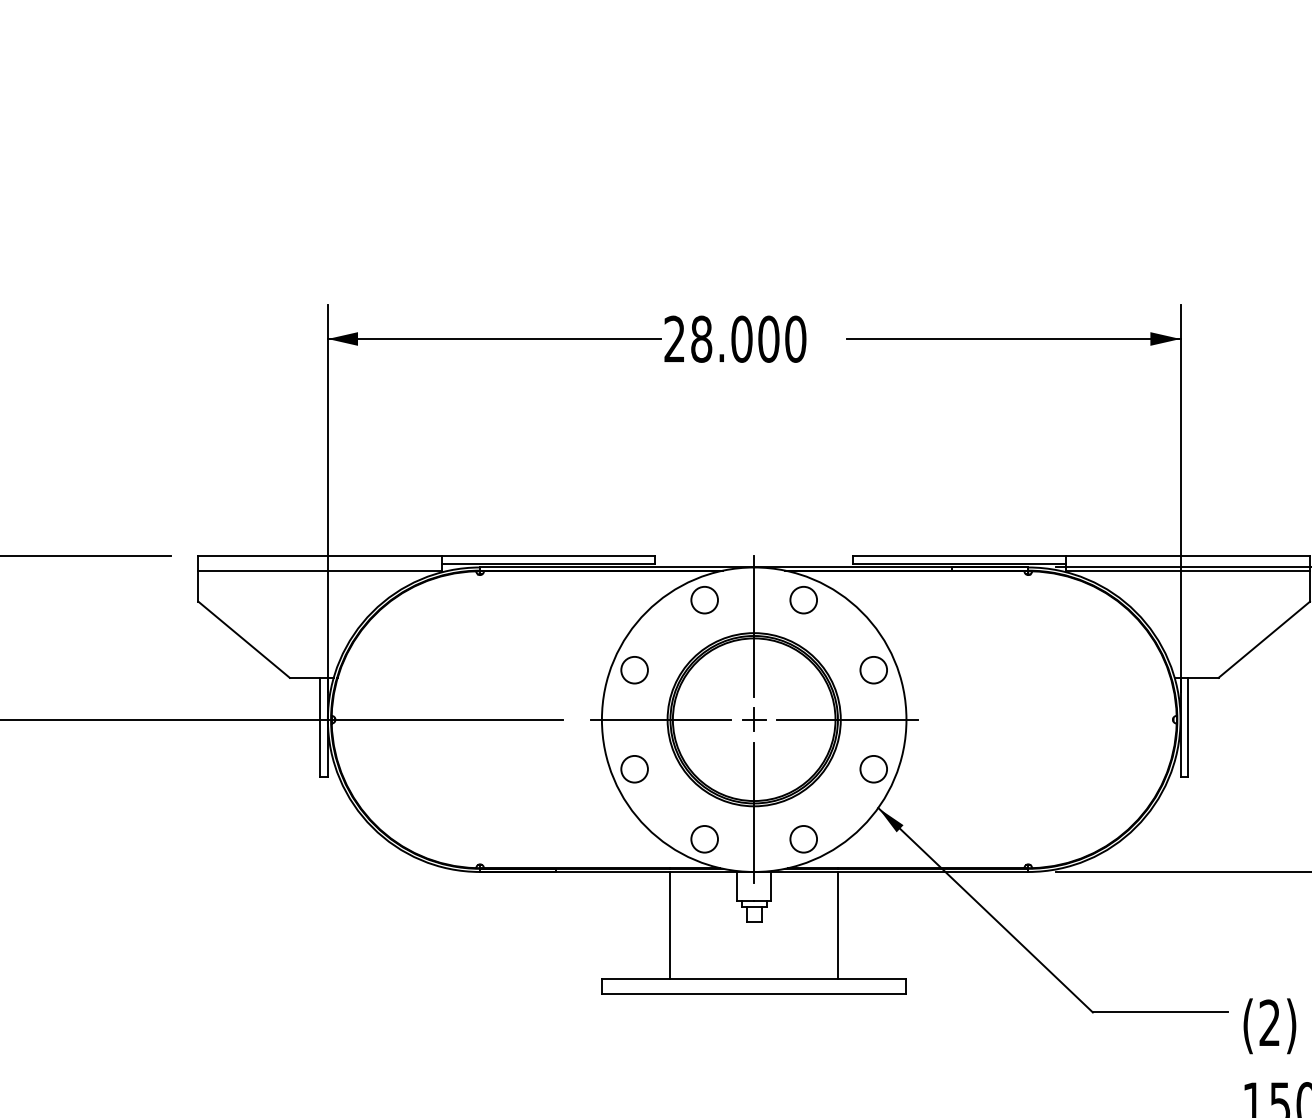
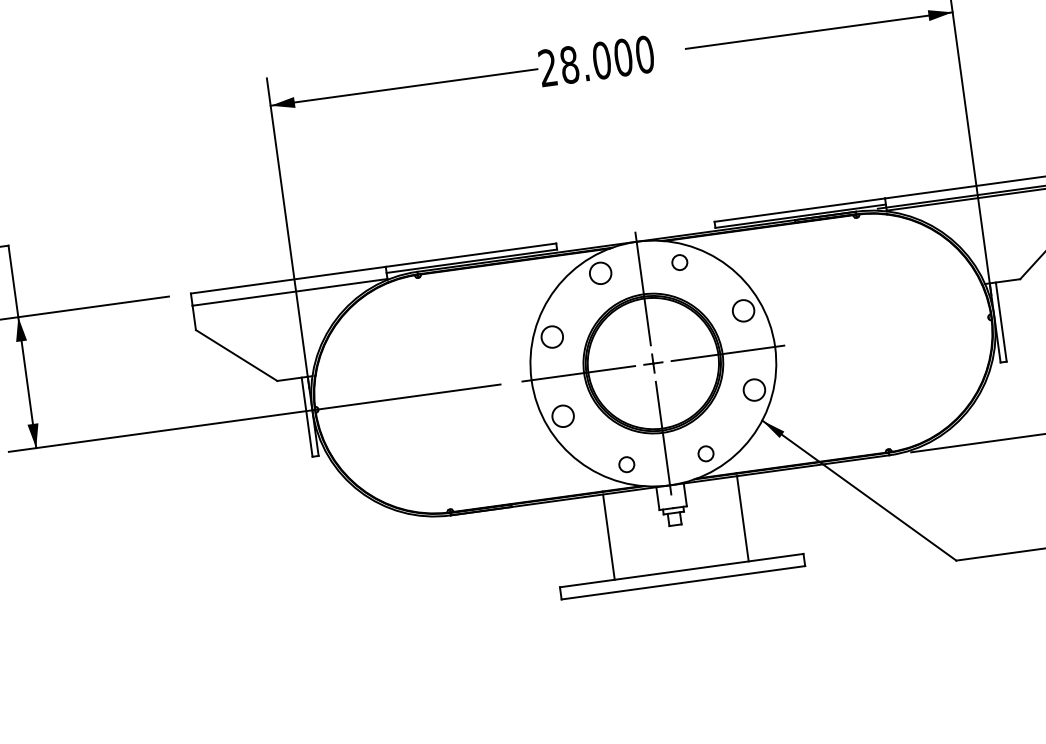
circle: (803, 600) -> (679, 262), size x0.7
circle: (704, 839) -> (626, 464), size x0.7
circle: (803, 839) -> (705, 453), size x0.7

